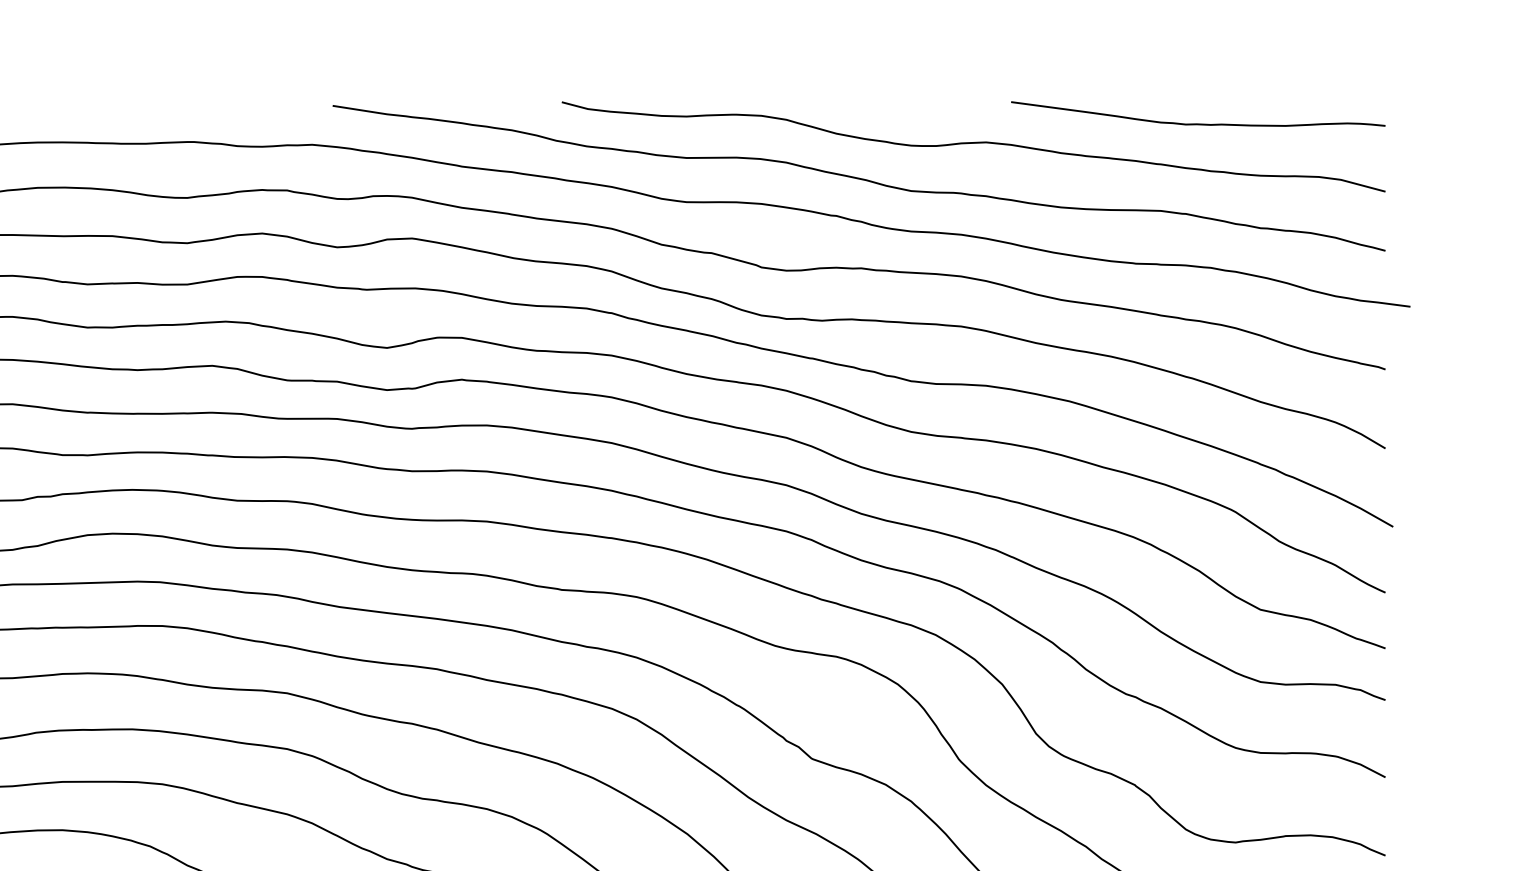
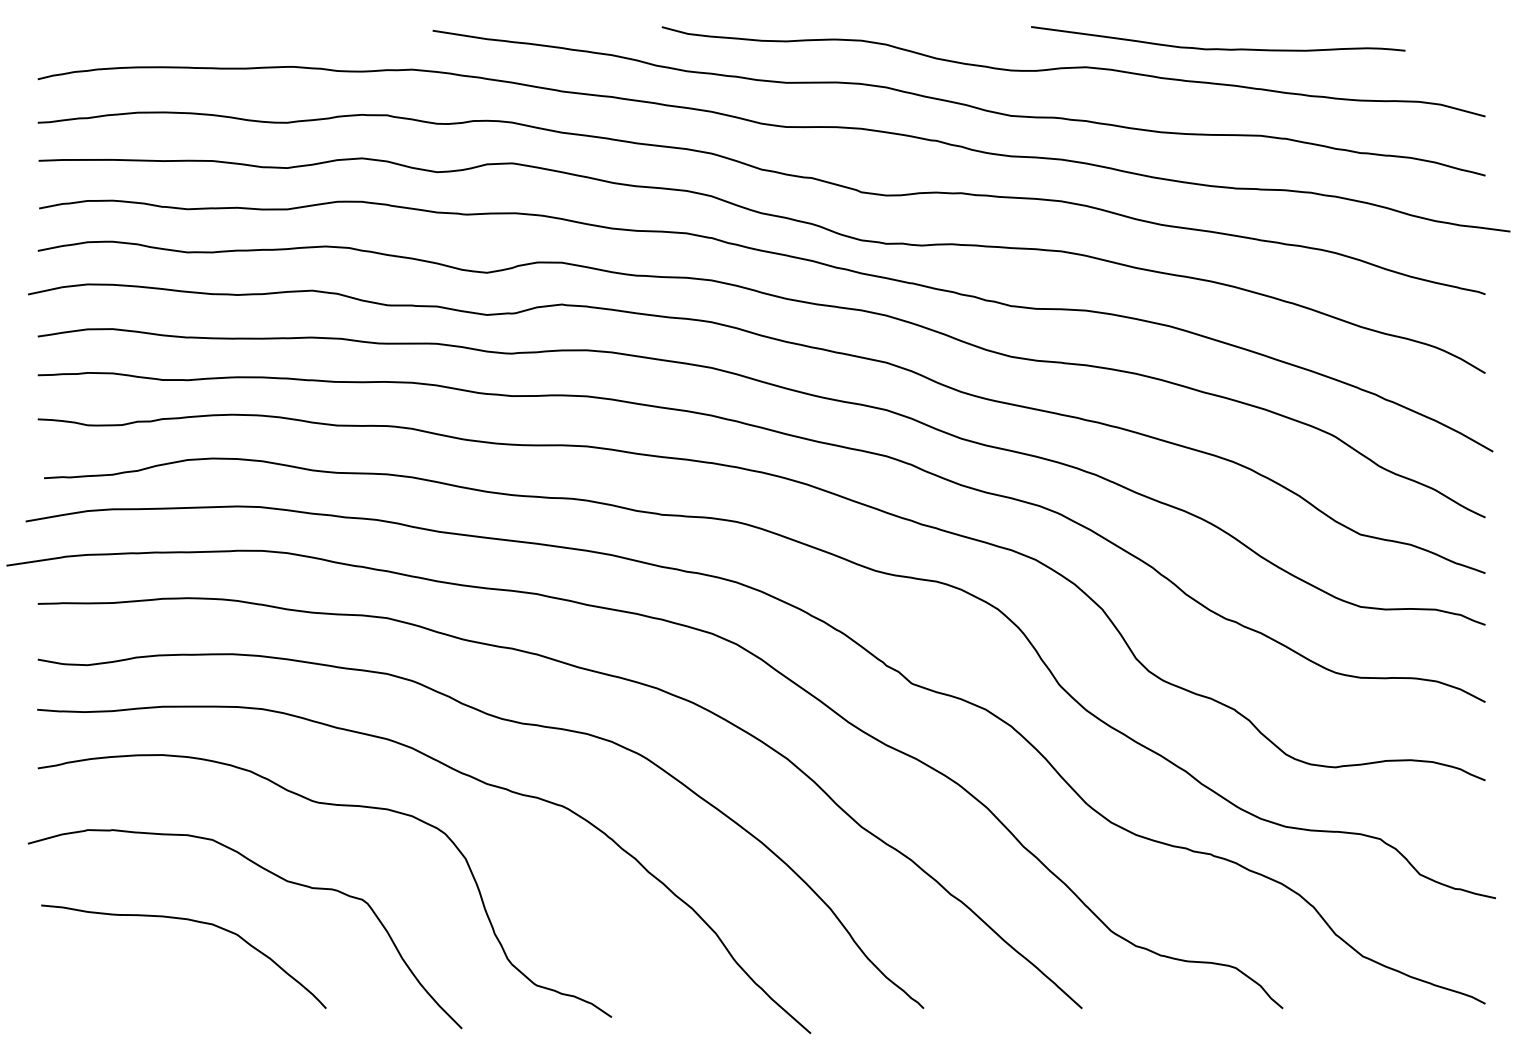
curve: (1198, 123) -> (1218, 48), moved

